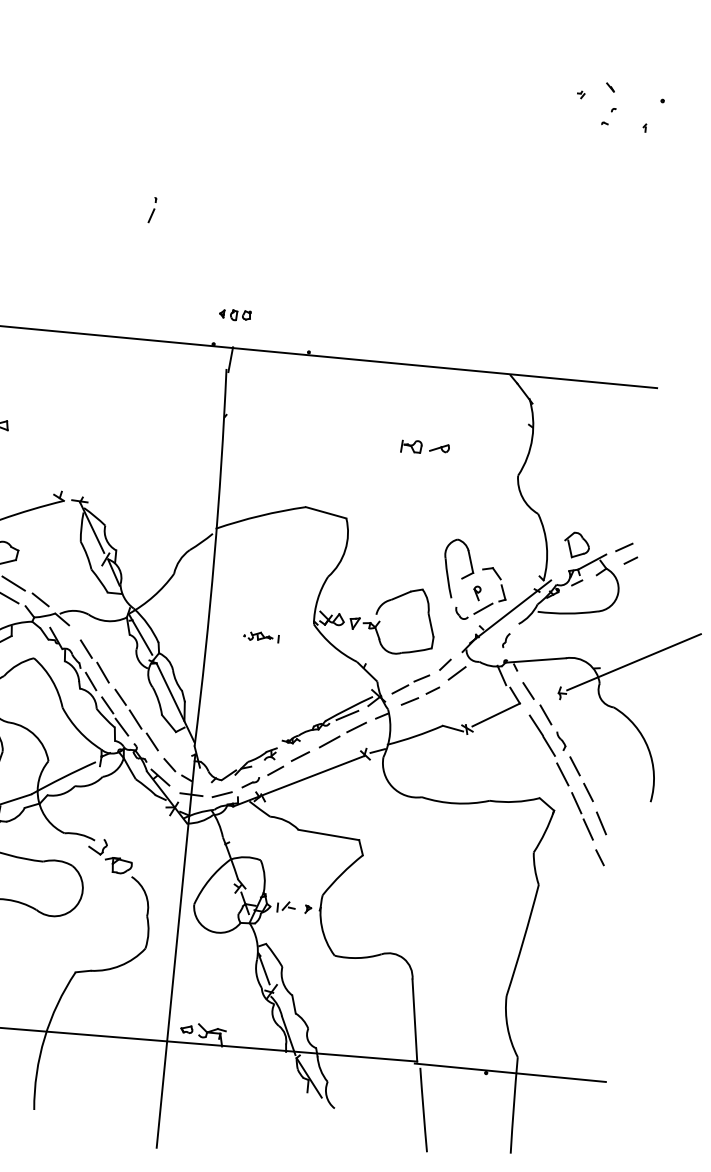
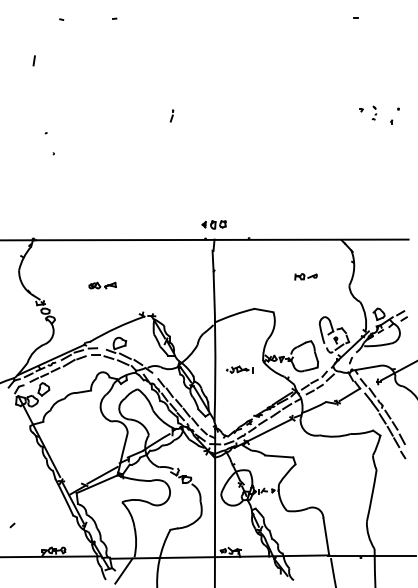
part: (609, 103) -> (374, 112), size x0.71
part: (151, 209) -> (171, 115), moved
part: (233, 314) -> (213, 224), size x1.67
part: (260, 636) -> (239, 369), size x1.67

